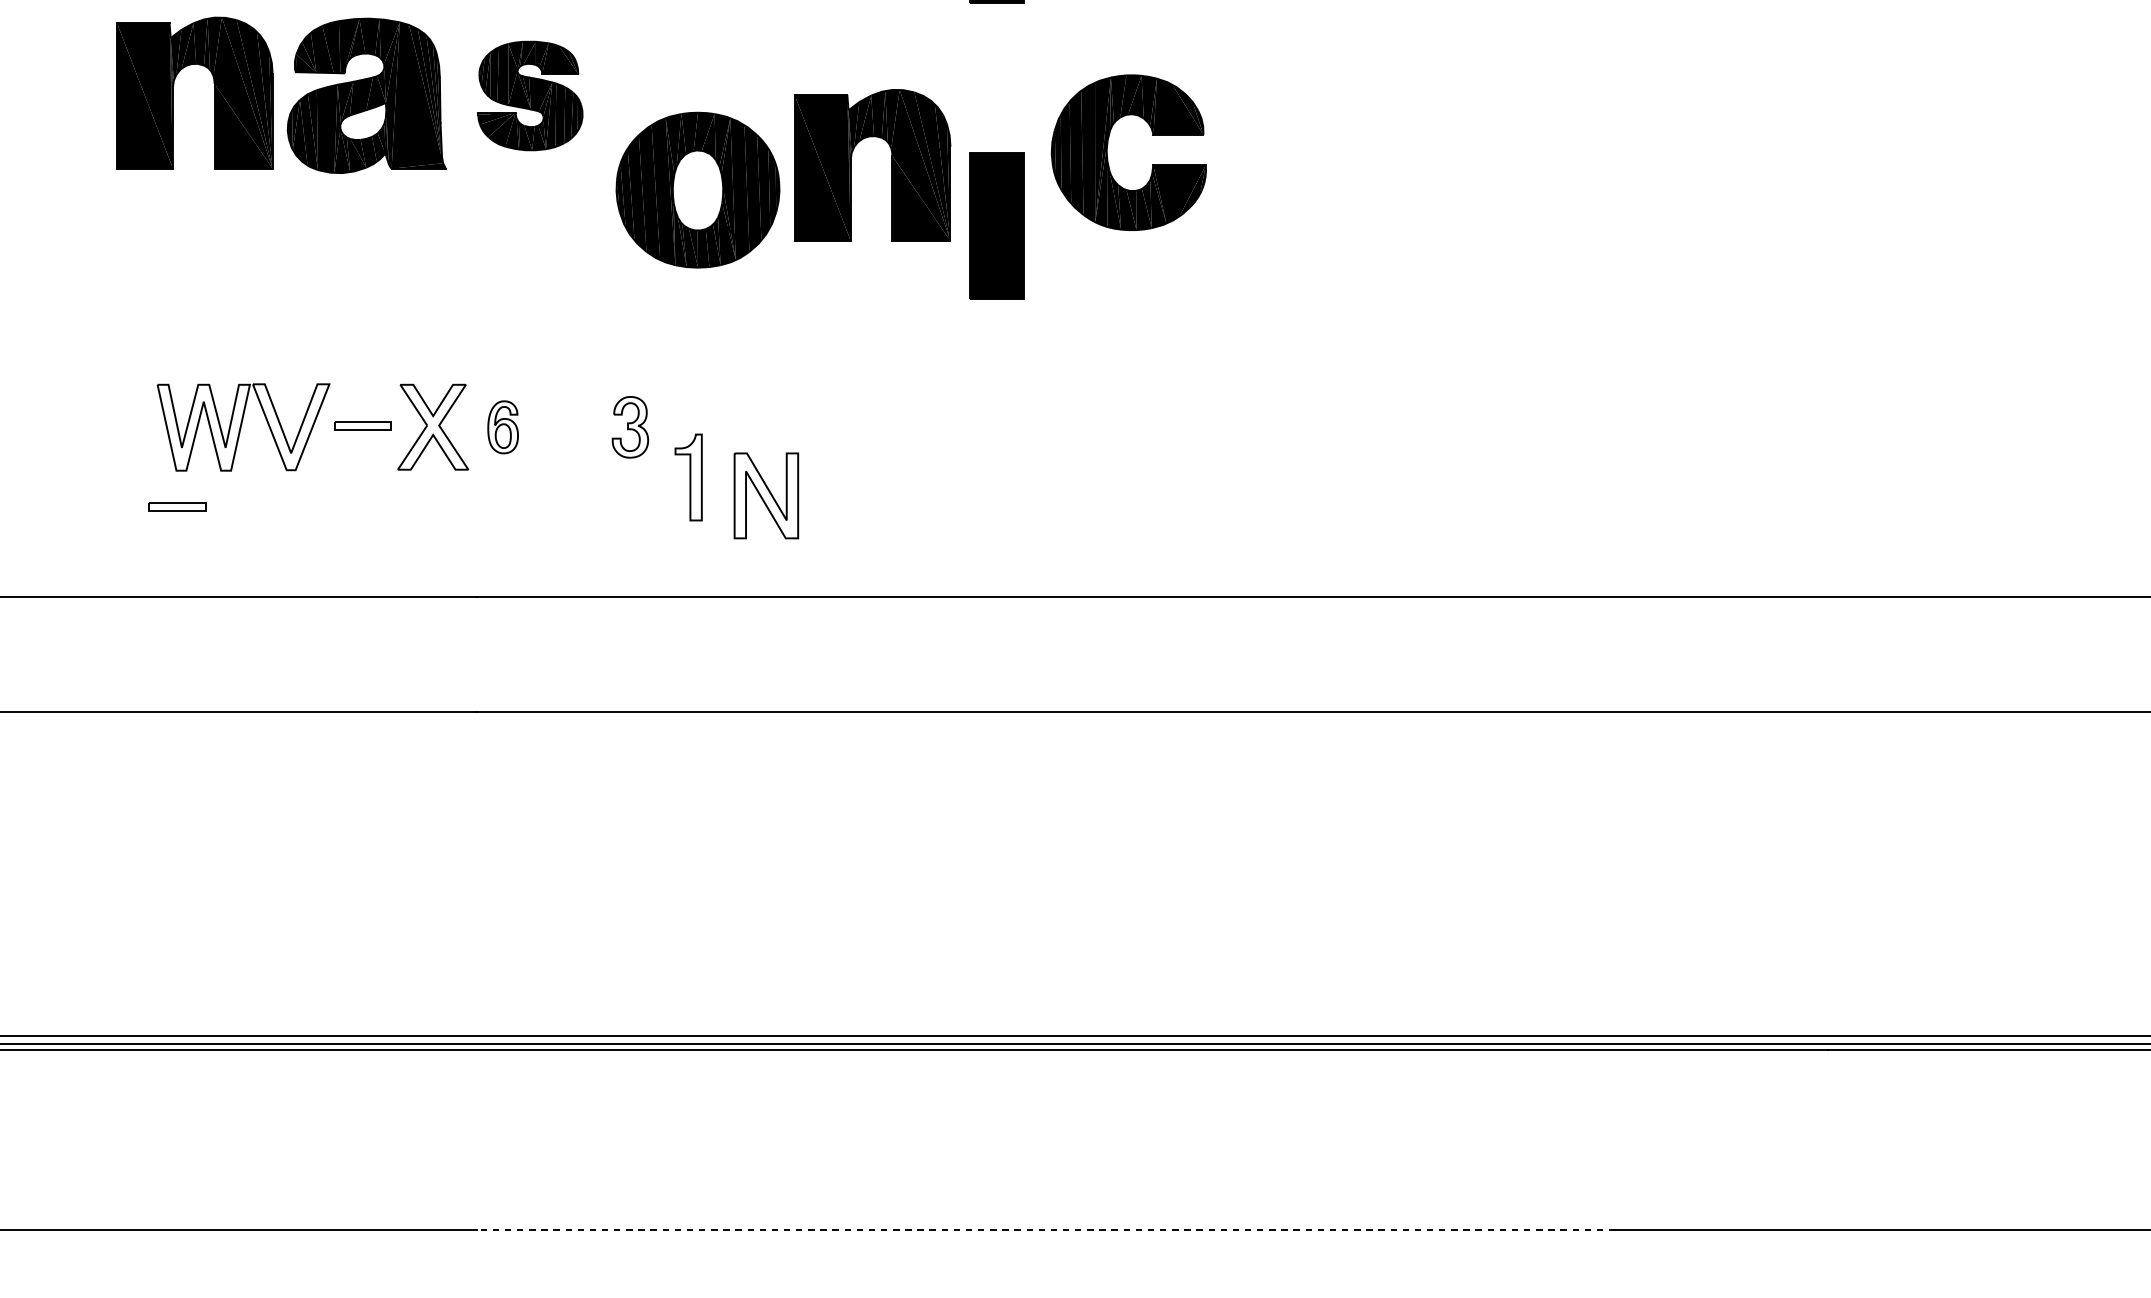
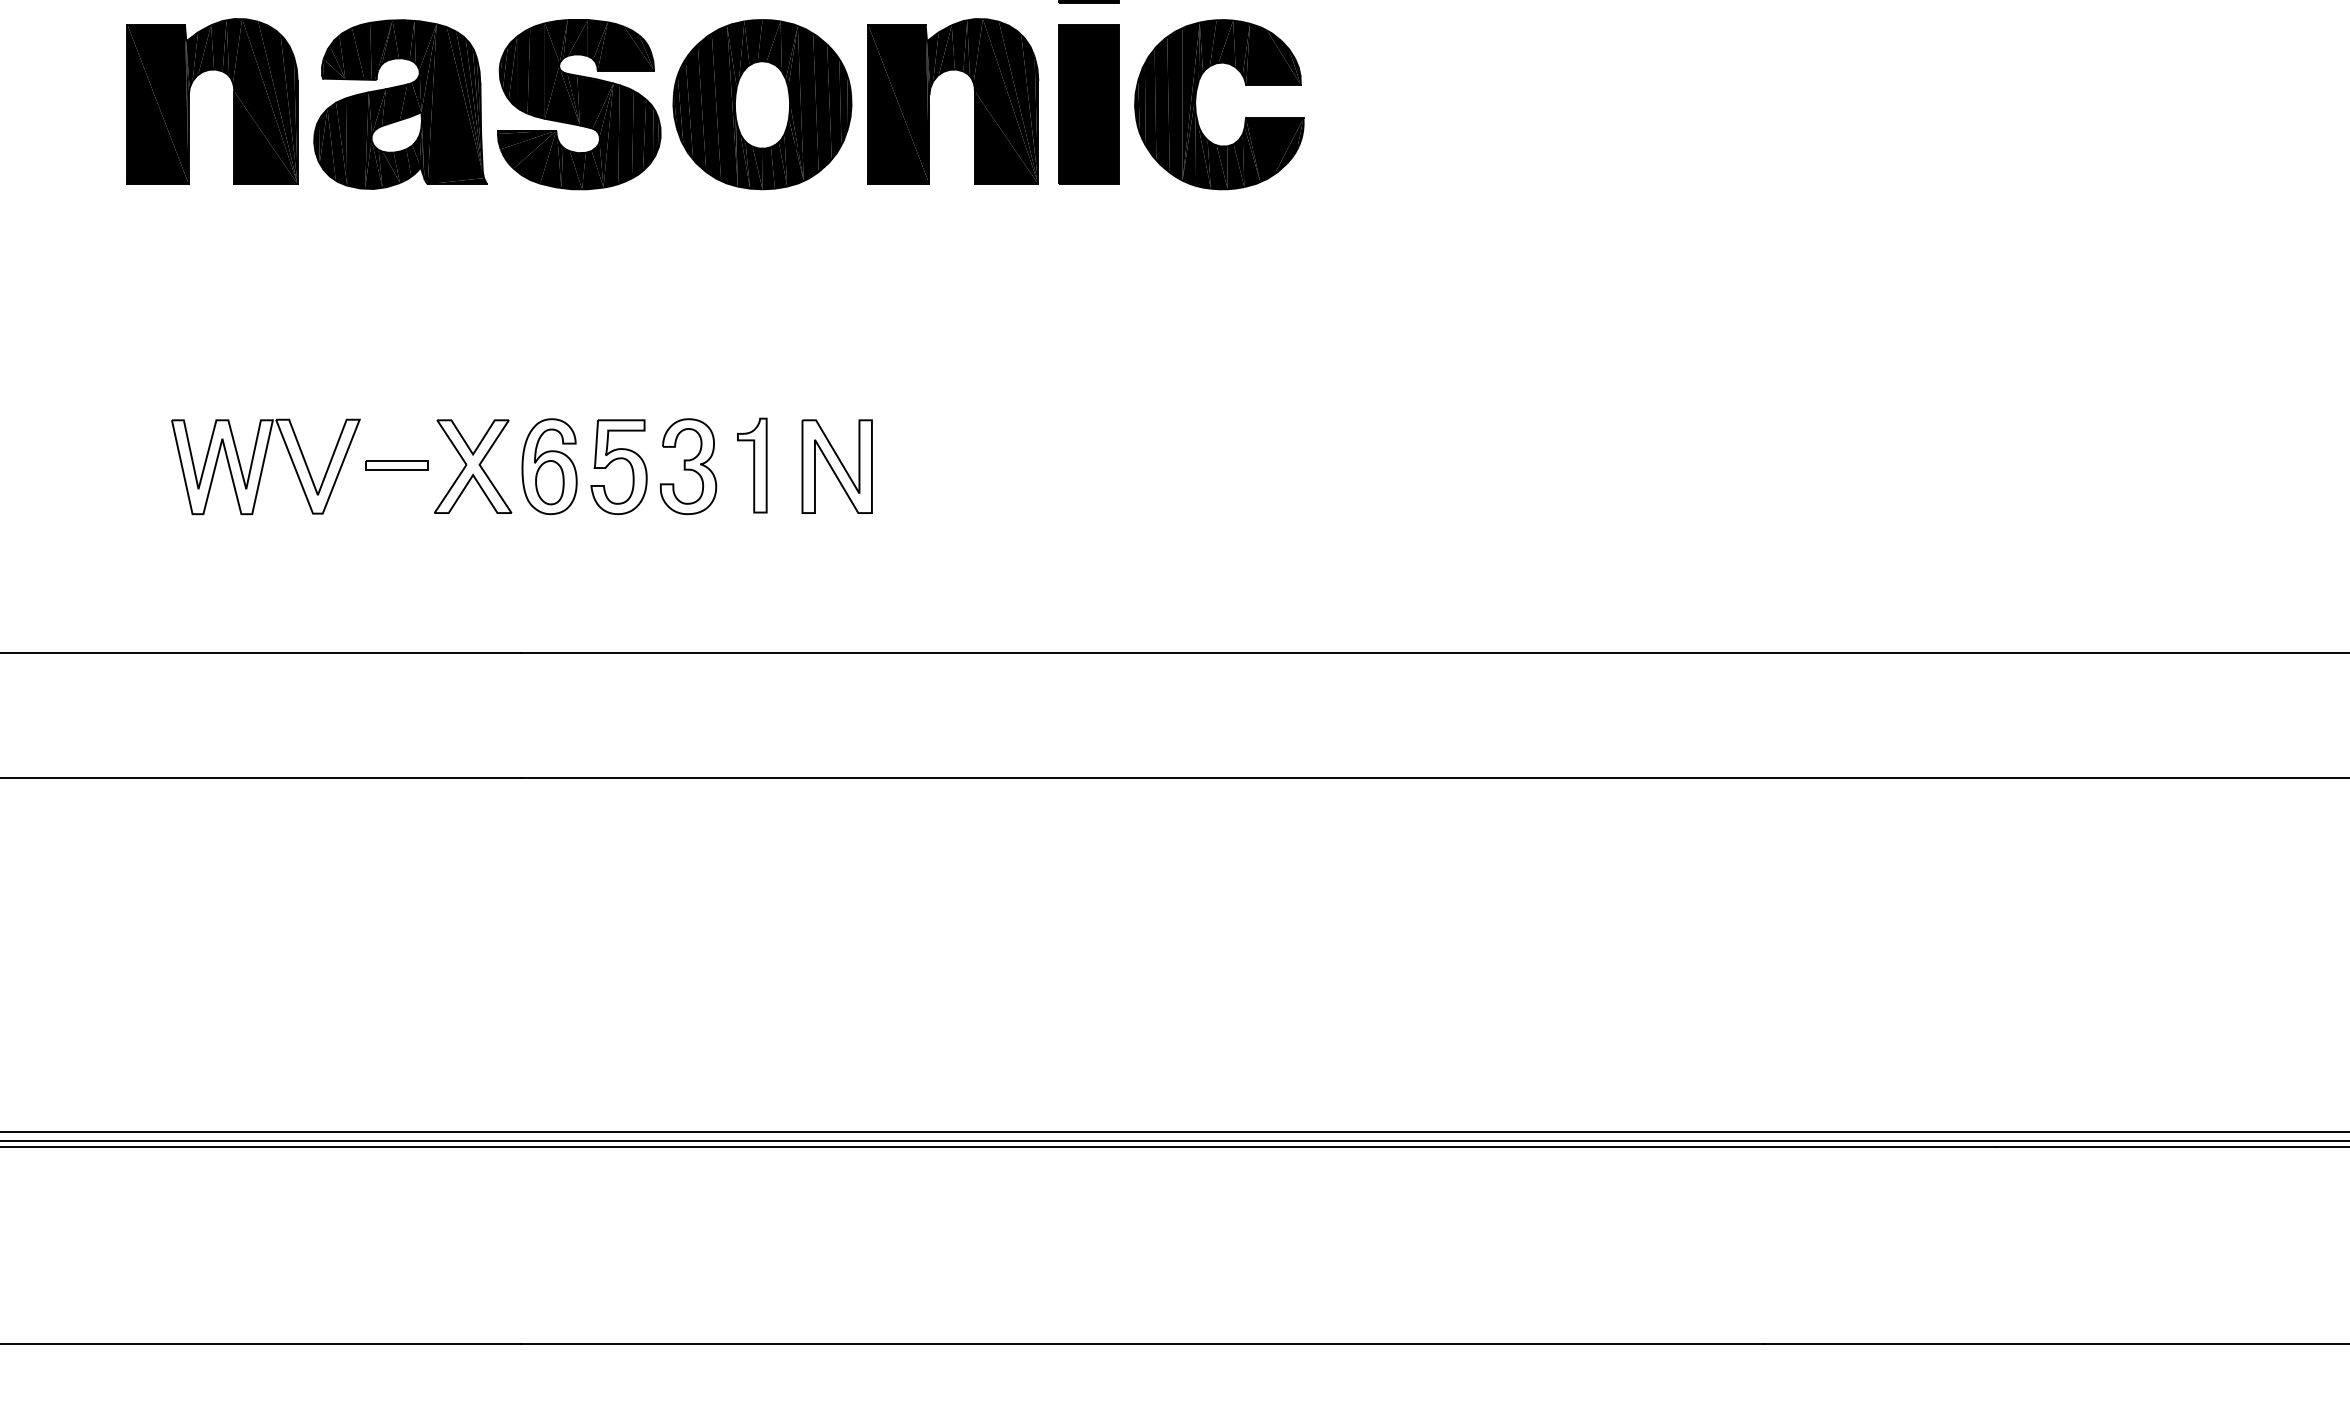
part: (530, 95) -> (579, 104), size x1.43
part: (1107, 152) -> (1196, 104), moved
part: (892, 165) -> (974, 101), moved
part: (698, 190) -> (762, 104), moved
part: (996, 225) -> (1088, 104), moved
part: (563, 421) -> (615, 460), added
part: (503, 427) -> (549, 466), size x1.67
part: (630, 427) -> (688, 466), size x1.43
part: (688, 477) -> (752, 465), moved
part: (765, 495) -> (836, 466), moved
part: (177, 507) -> (193, 554), removed
line: (1046, 1229) -> (1143, 1343), dashed -> solid

